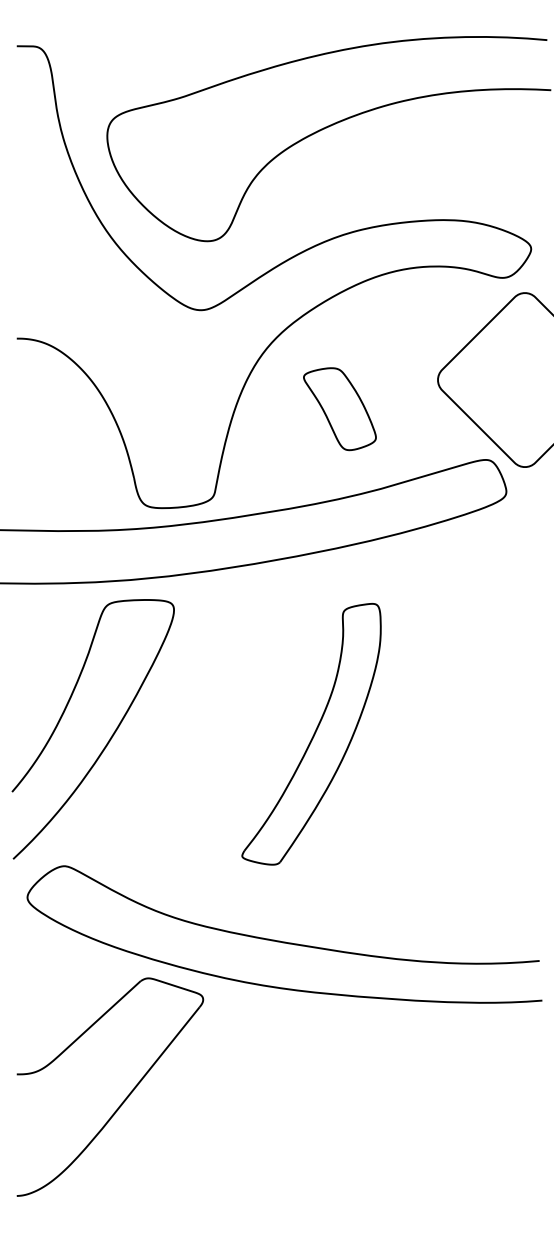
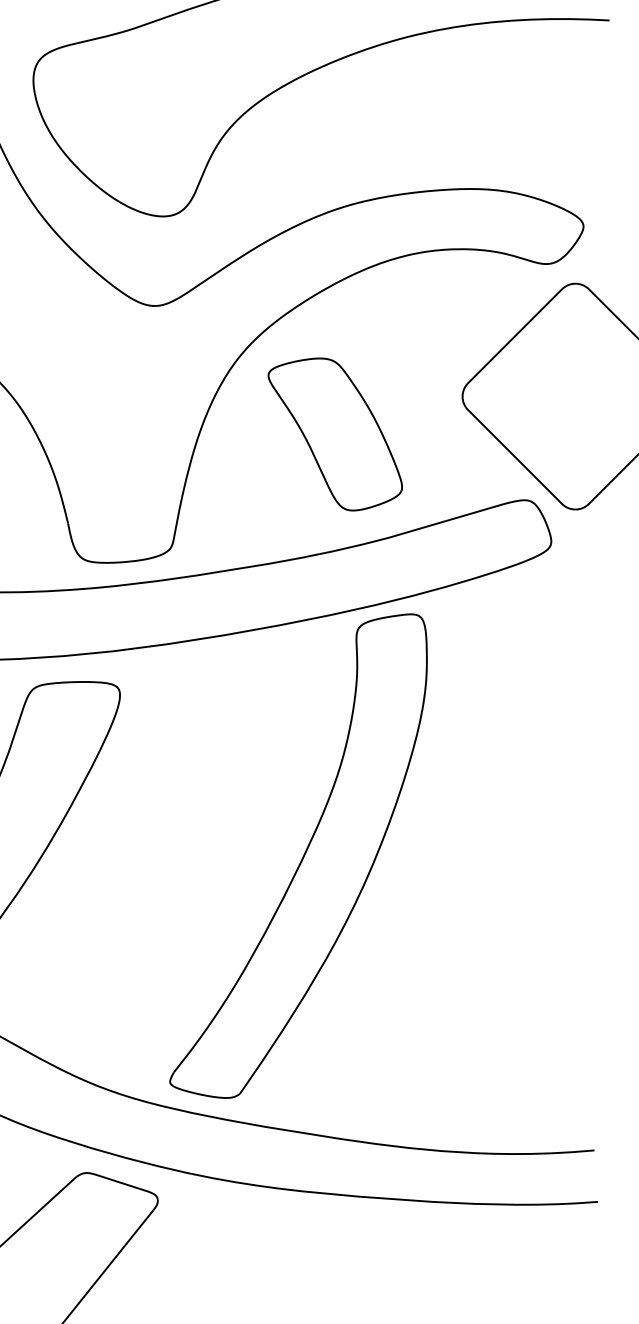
part: (339, 408) -> (334, 433), size x1.43
part: (311, 734) -> (298, 856), size x1.43

